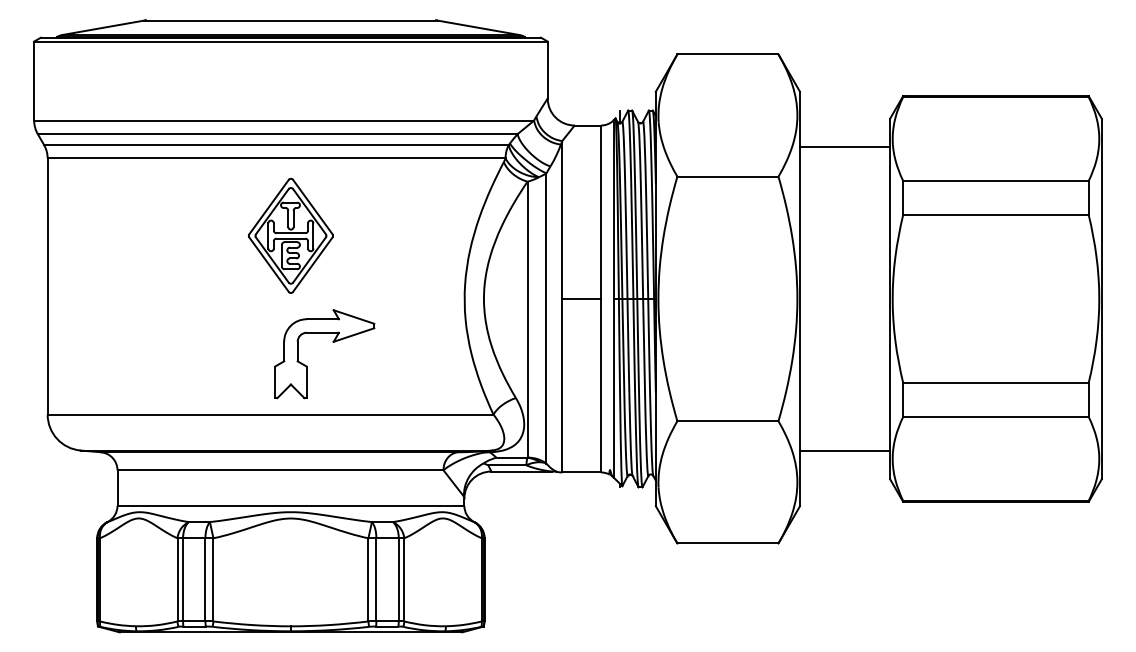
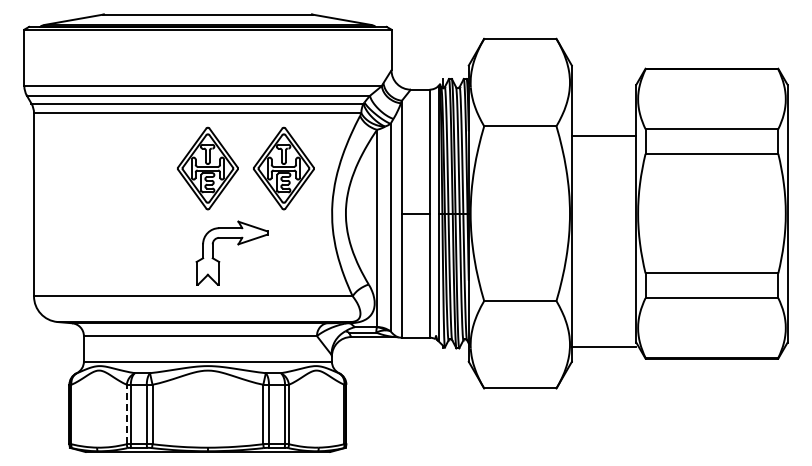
line: (844, 146) -> (603, 135), moved
part: (396, 235) -> (283, 168), added
line: (844, 451) -> (603, 346), moved
line: (177, 579) -> (126, 414), solid -> dashed

